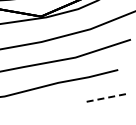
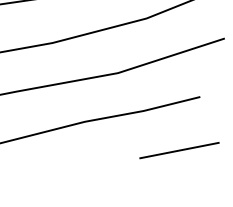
line: (107, 97) -> (179, 150), dashed -> solid

